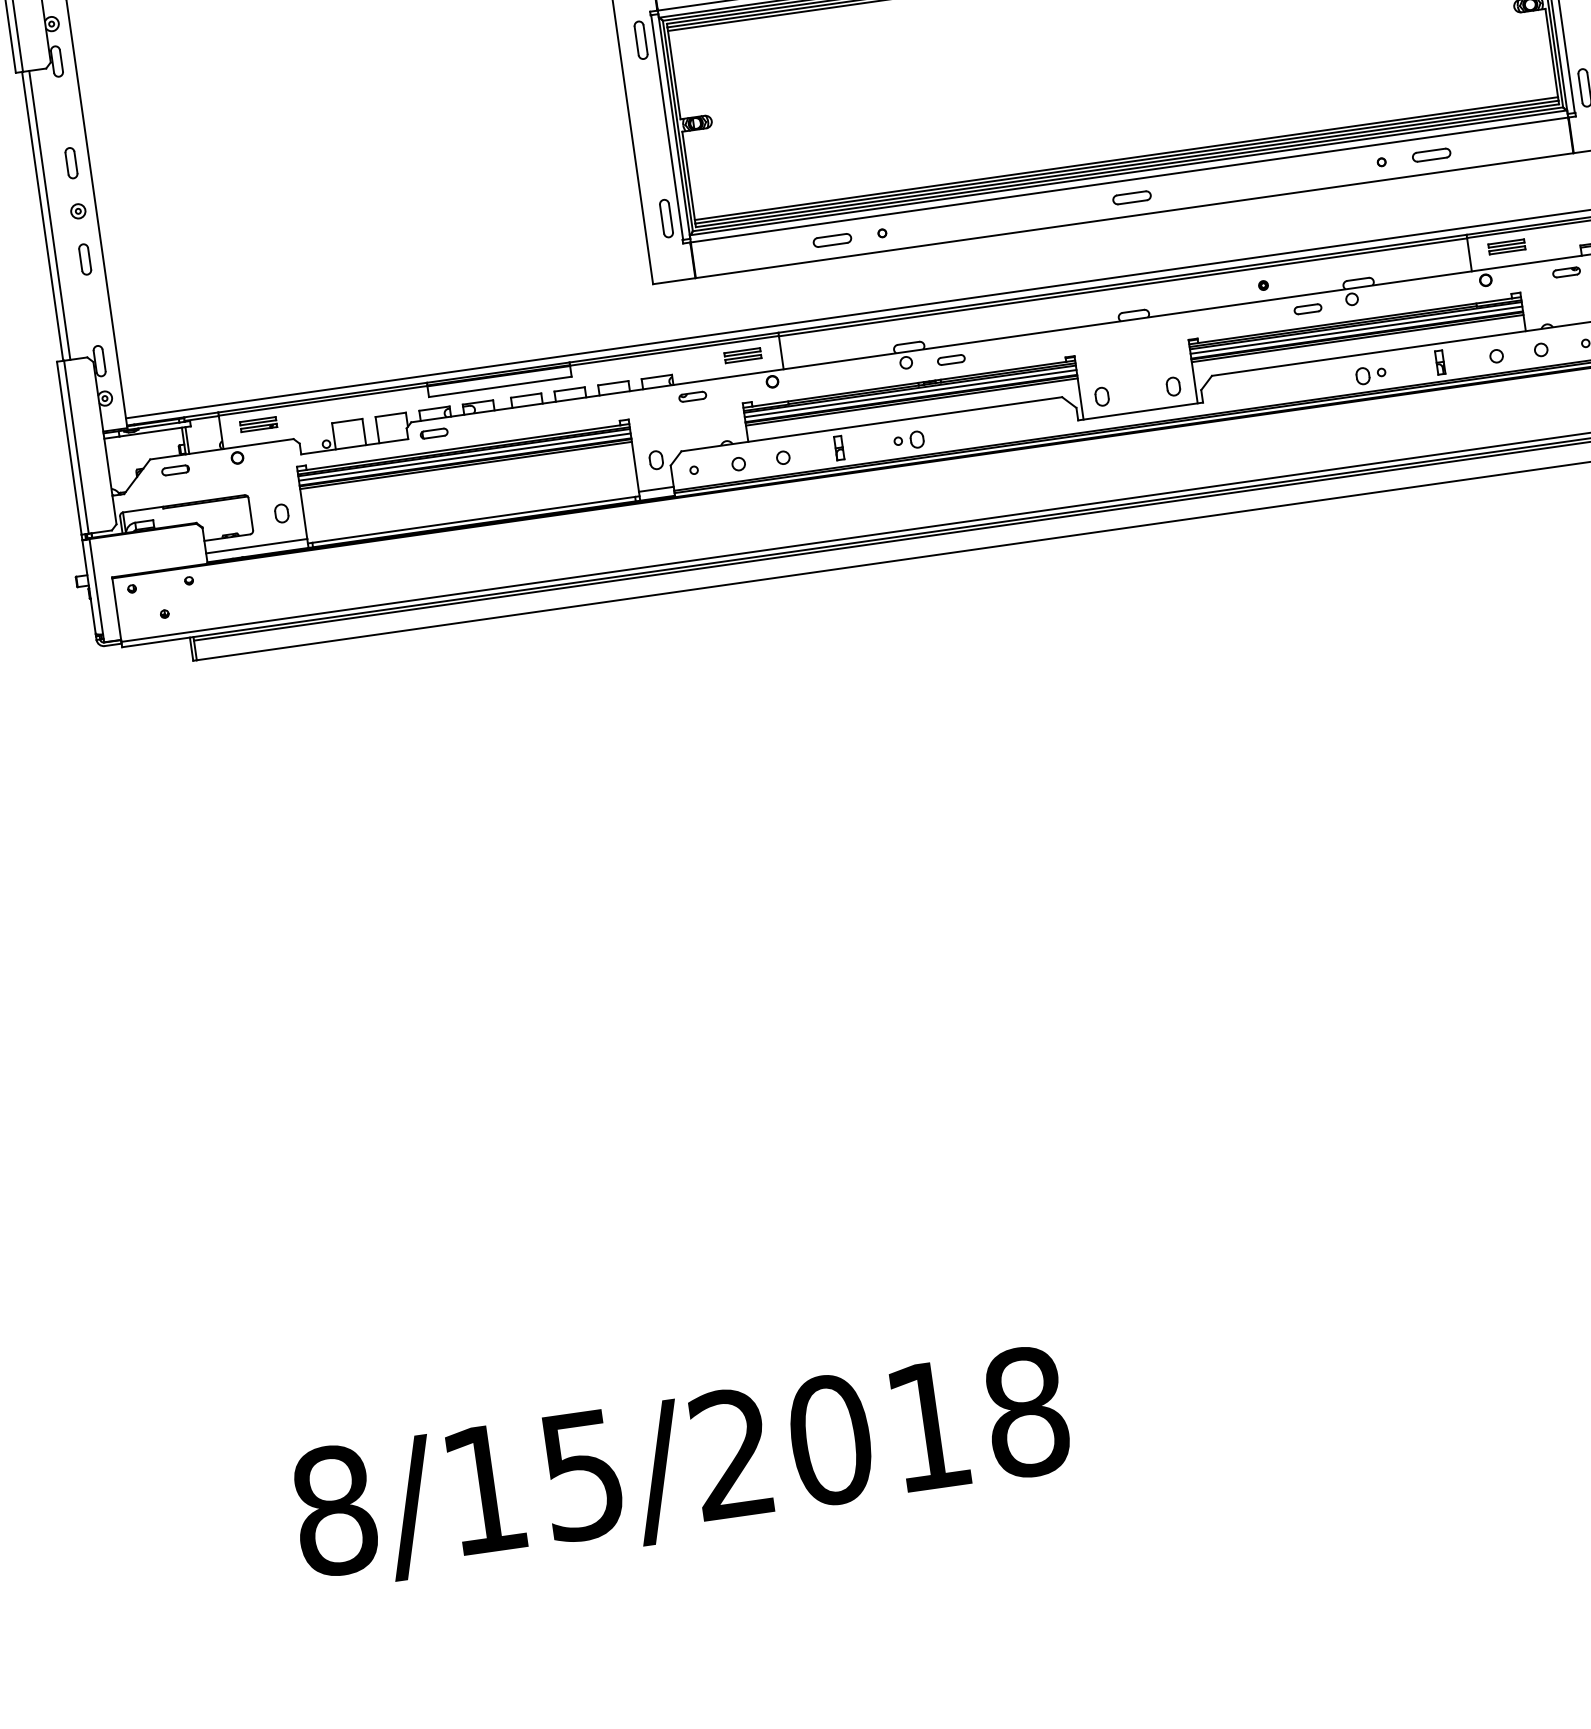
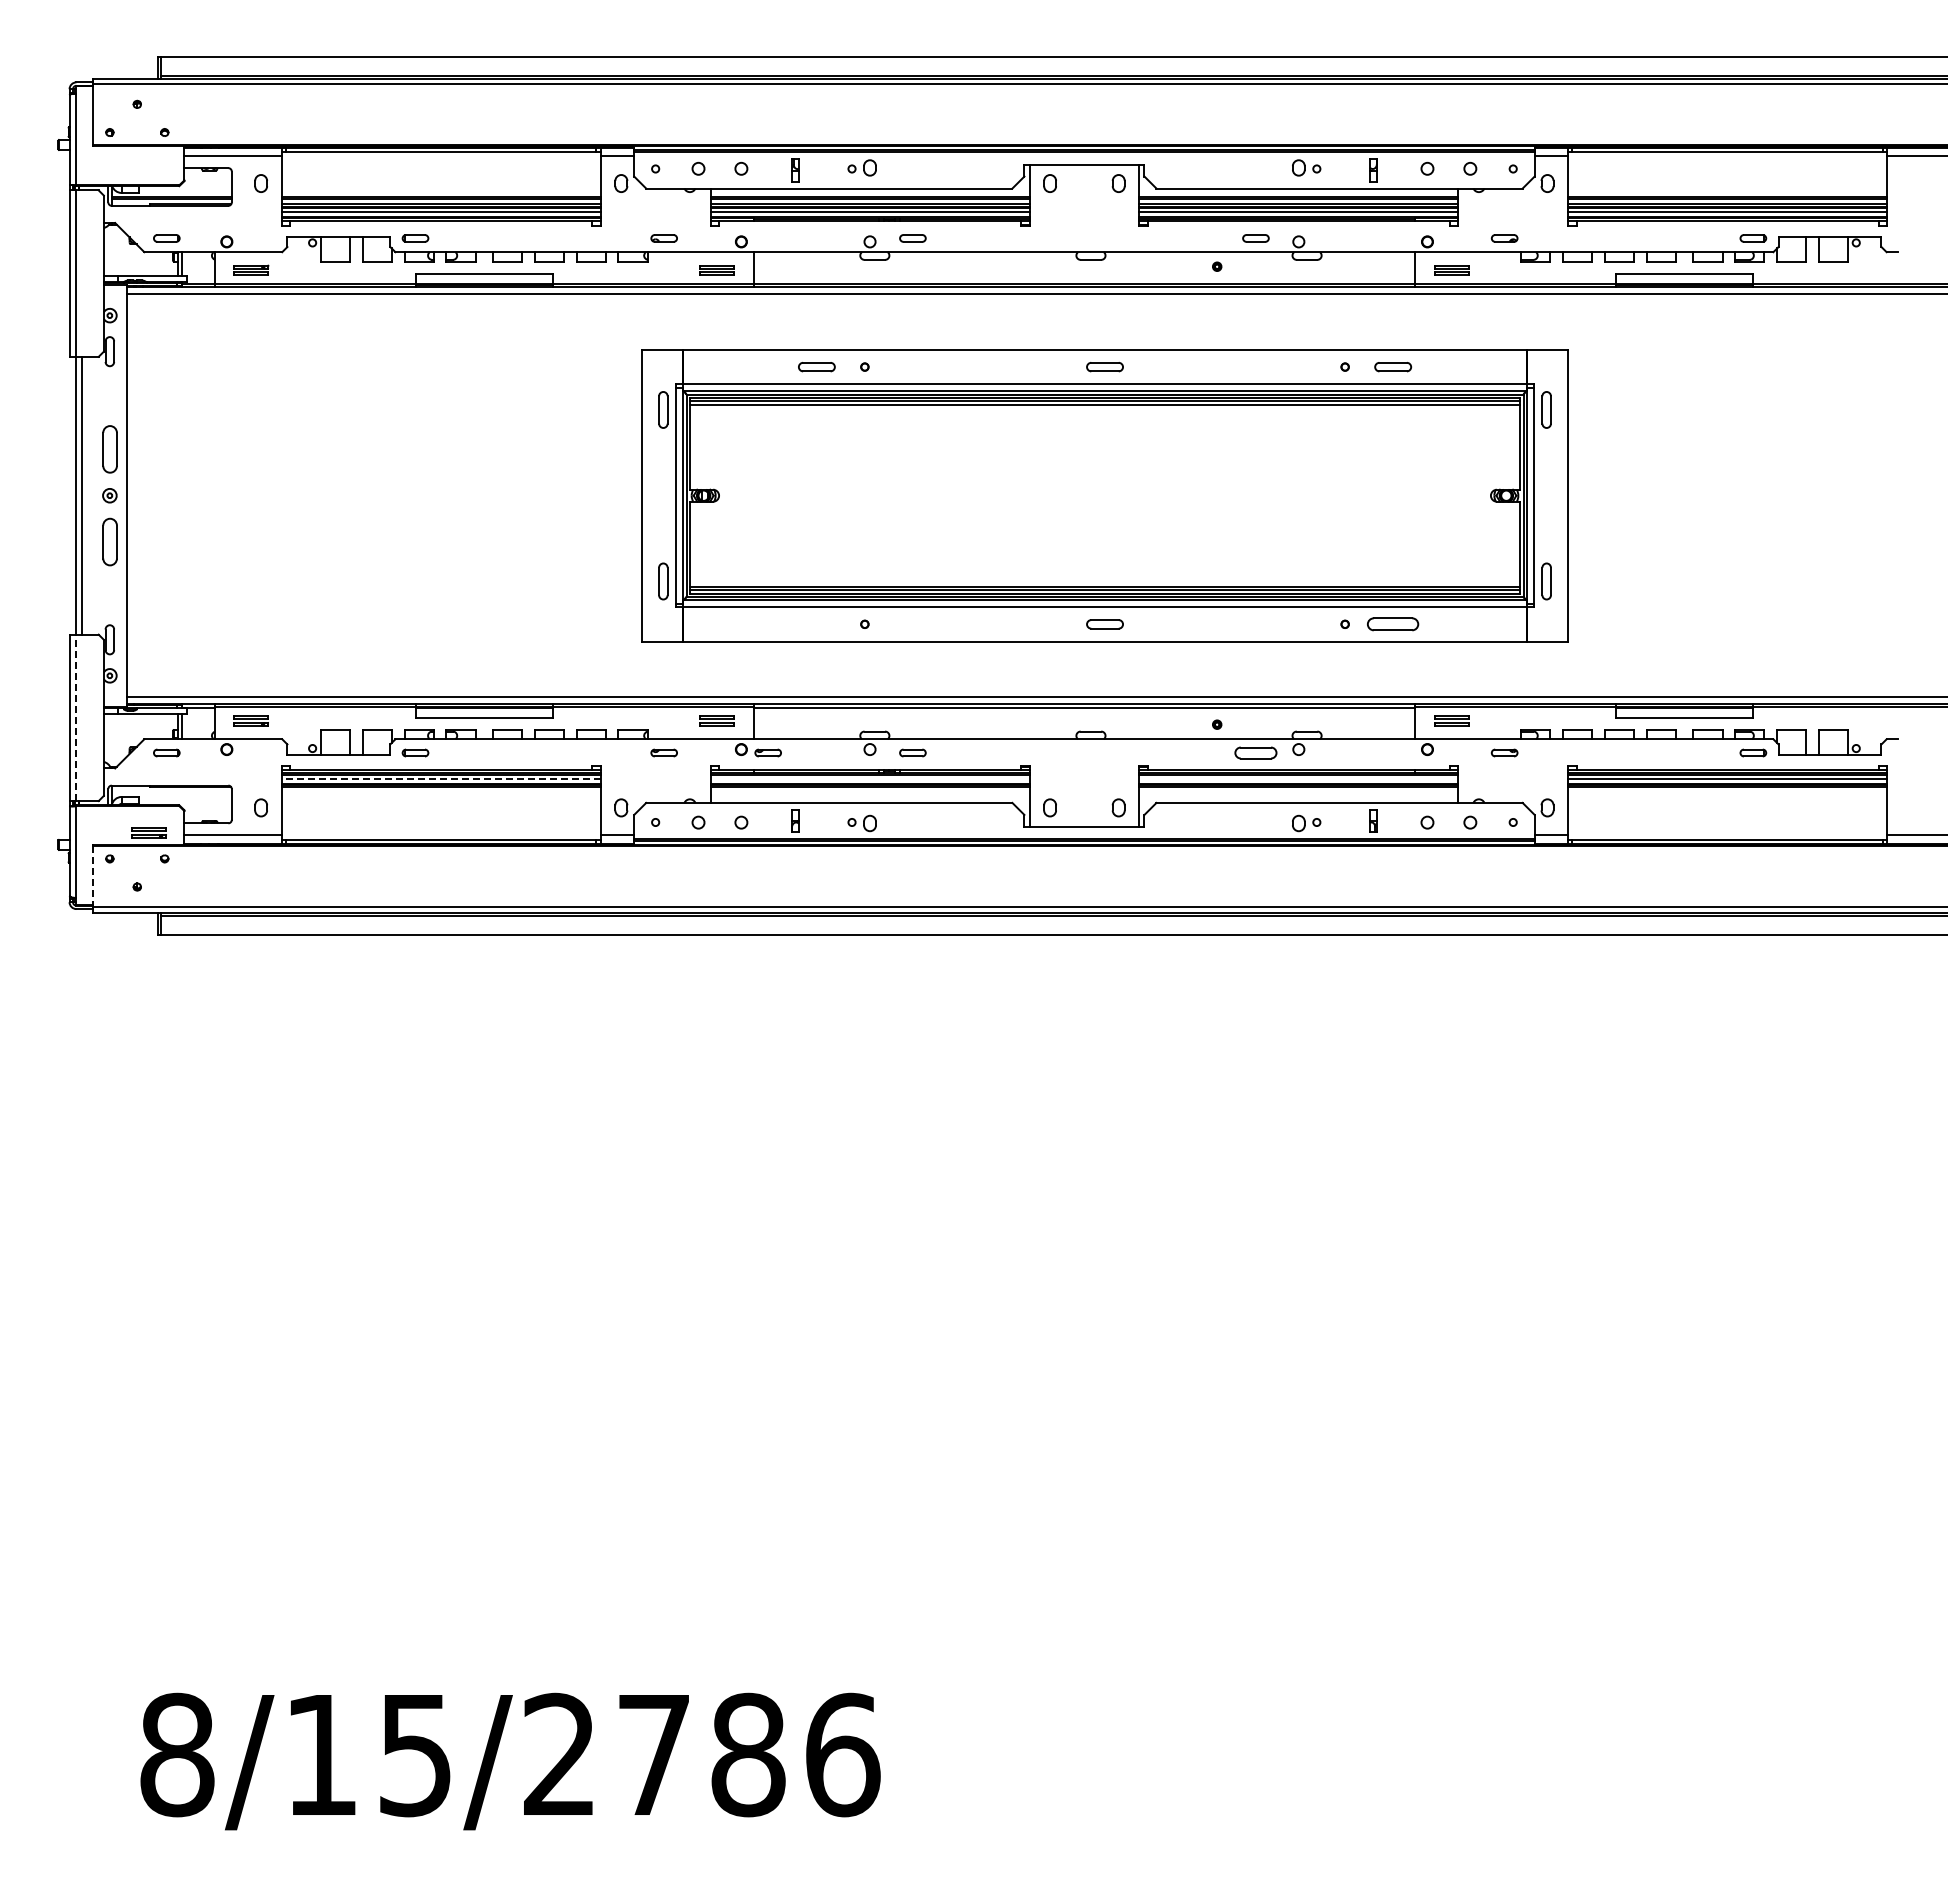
part: (1432, 155) -> (1393, 624), size x1.4
part: (71, 163) -> (109, 449), size x1.6
part: (832, 240) -> (816, 624), removed
part: (84, 258) -> (109, 541), size x1.6
part: (1307, 308) -> (1255, 752), size x1.6
line: (1356, 330) -> (1298, 779), removed
part: (800, 381) -> (767, 752), added
line: (910, 393) -> (869, 779), removed
line: (76, 446) -> (76, 717), solid -> dashed
line: (465, 457) -> (441, 779), solid -> dashed
part: (168, 555) -> (148, 832), added
line: (116, 609) -> (92, 876), solid -> dashed
text: (928, 1425) -> (748, 1754), 8/15/2018 -> 8/15/2786

